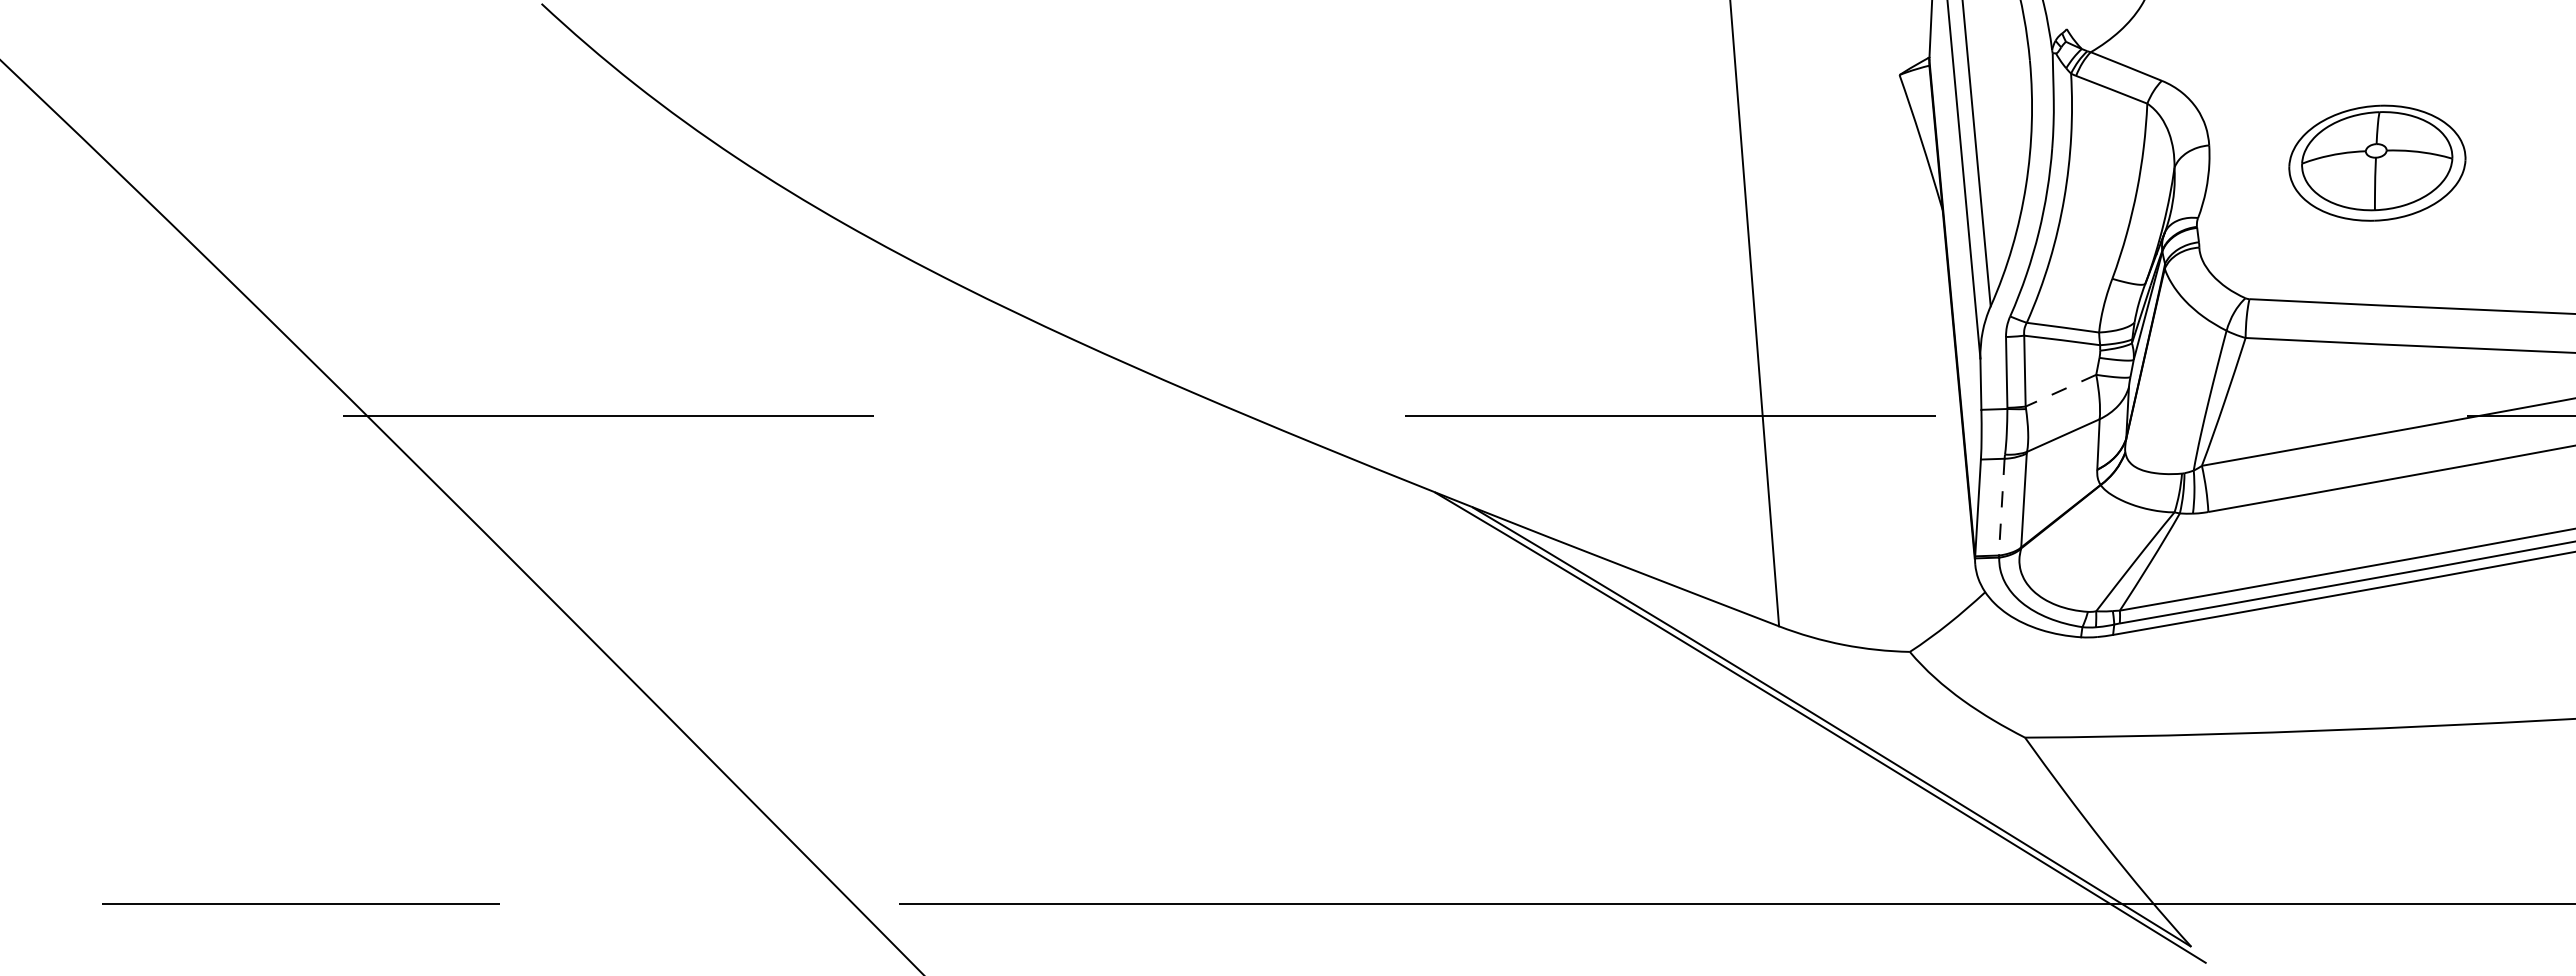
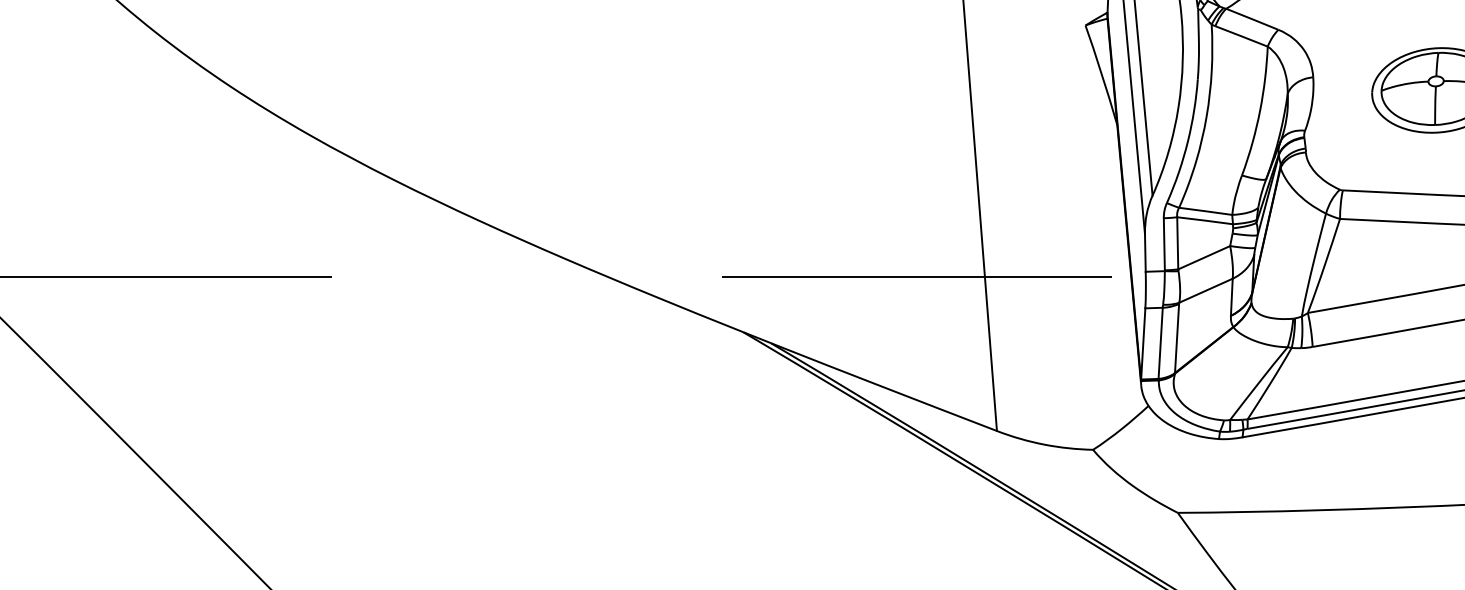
line: (2060, 390) -> (1203, 257), dashed -> solid
line: (2001, 507) -> (1160, 343), dashed -> solid

